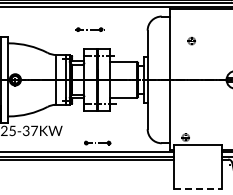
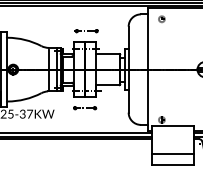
part: (89, 29) -> (86, 30), moved
part: (191, 40) -> (161, 18), moved
part: (97, 142) -> (84, 107), moved
line: (198, 177) -> (173, 154), added
line: (198, 189) -> (173, 165), dashed -> solid

